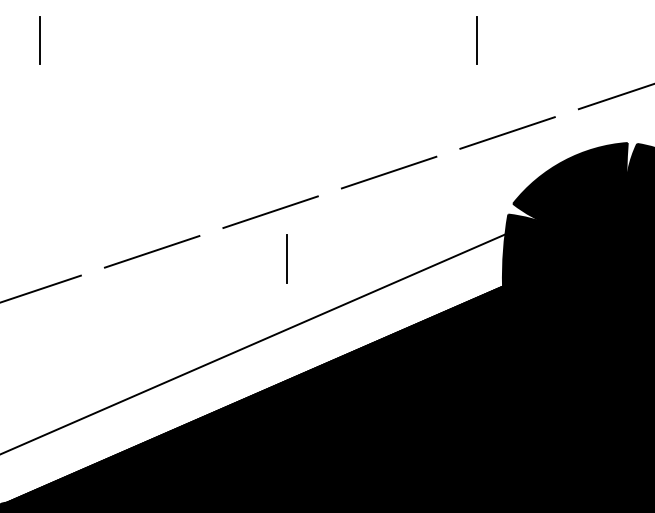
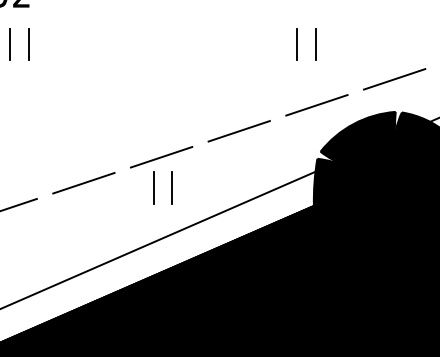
line: (69, 40) -> (29, 44), added
line: (505, 40) -> (315, 44), added
line: (258, 258) -> (153, 187), added

